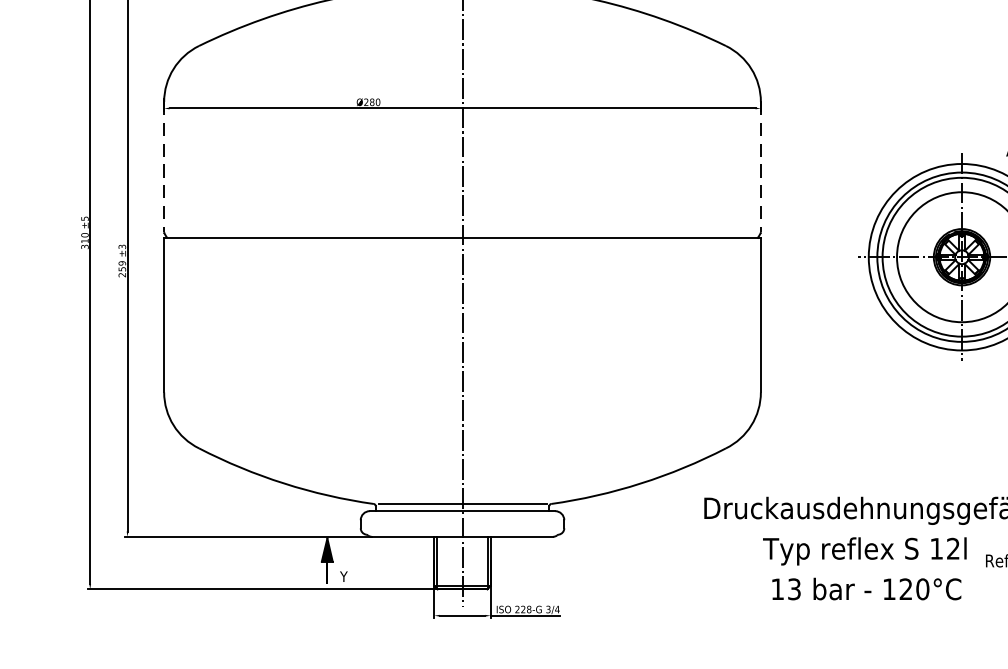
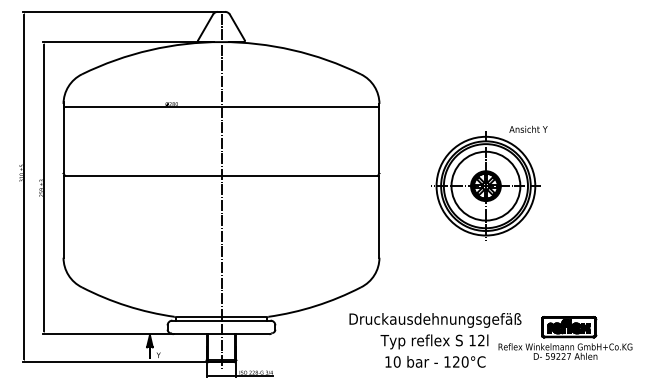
line: (164, 167) -> (63, 138), dashed -> solid
line: (760, 167) -> (379, 138), dashed -> solid
text: (793, 588) -> (396, 361), 13 -> 10

